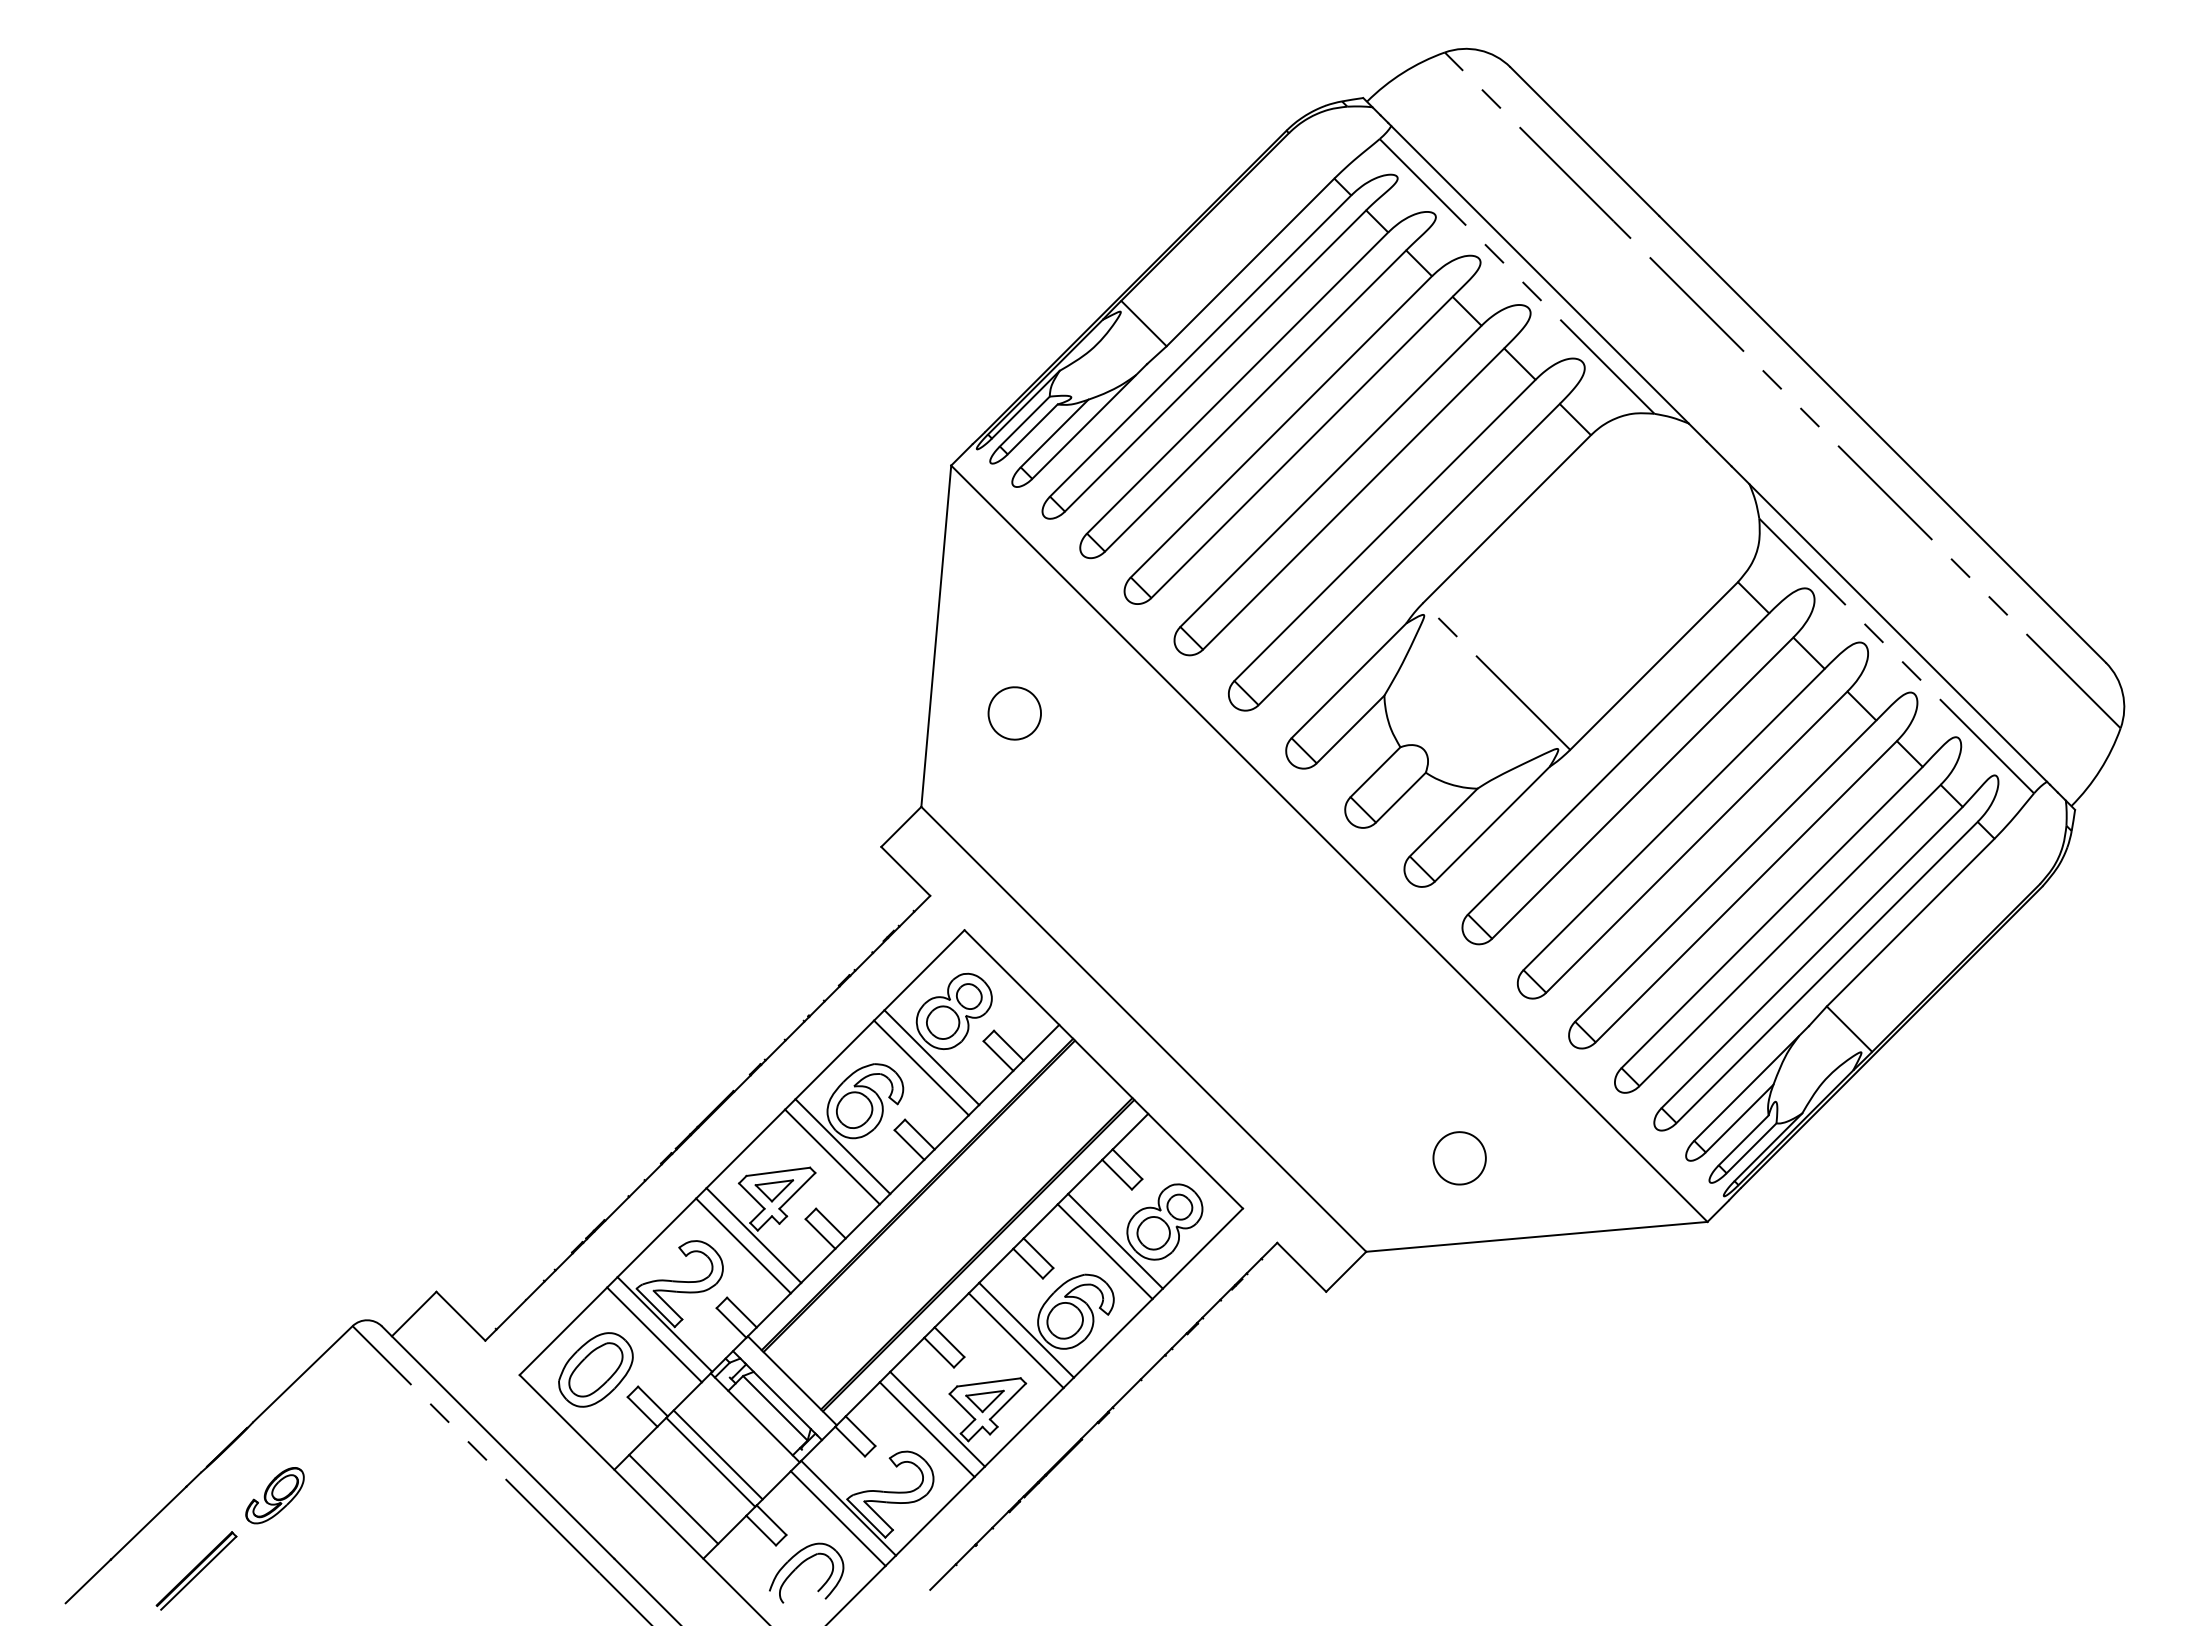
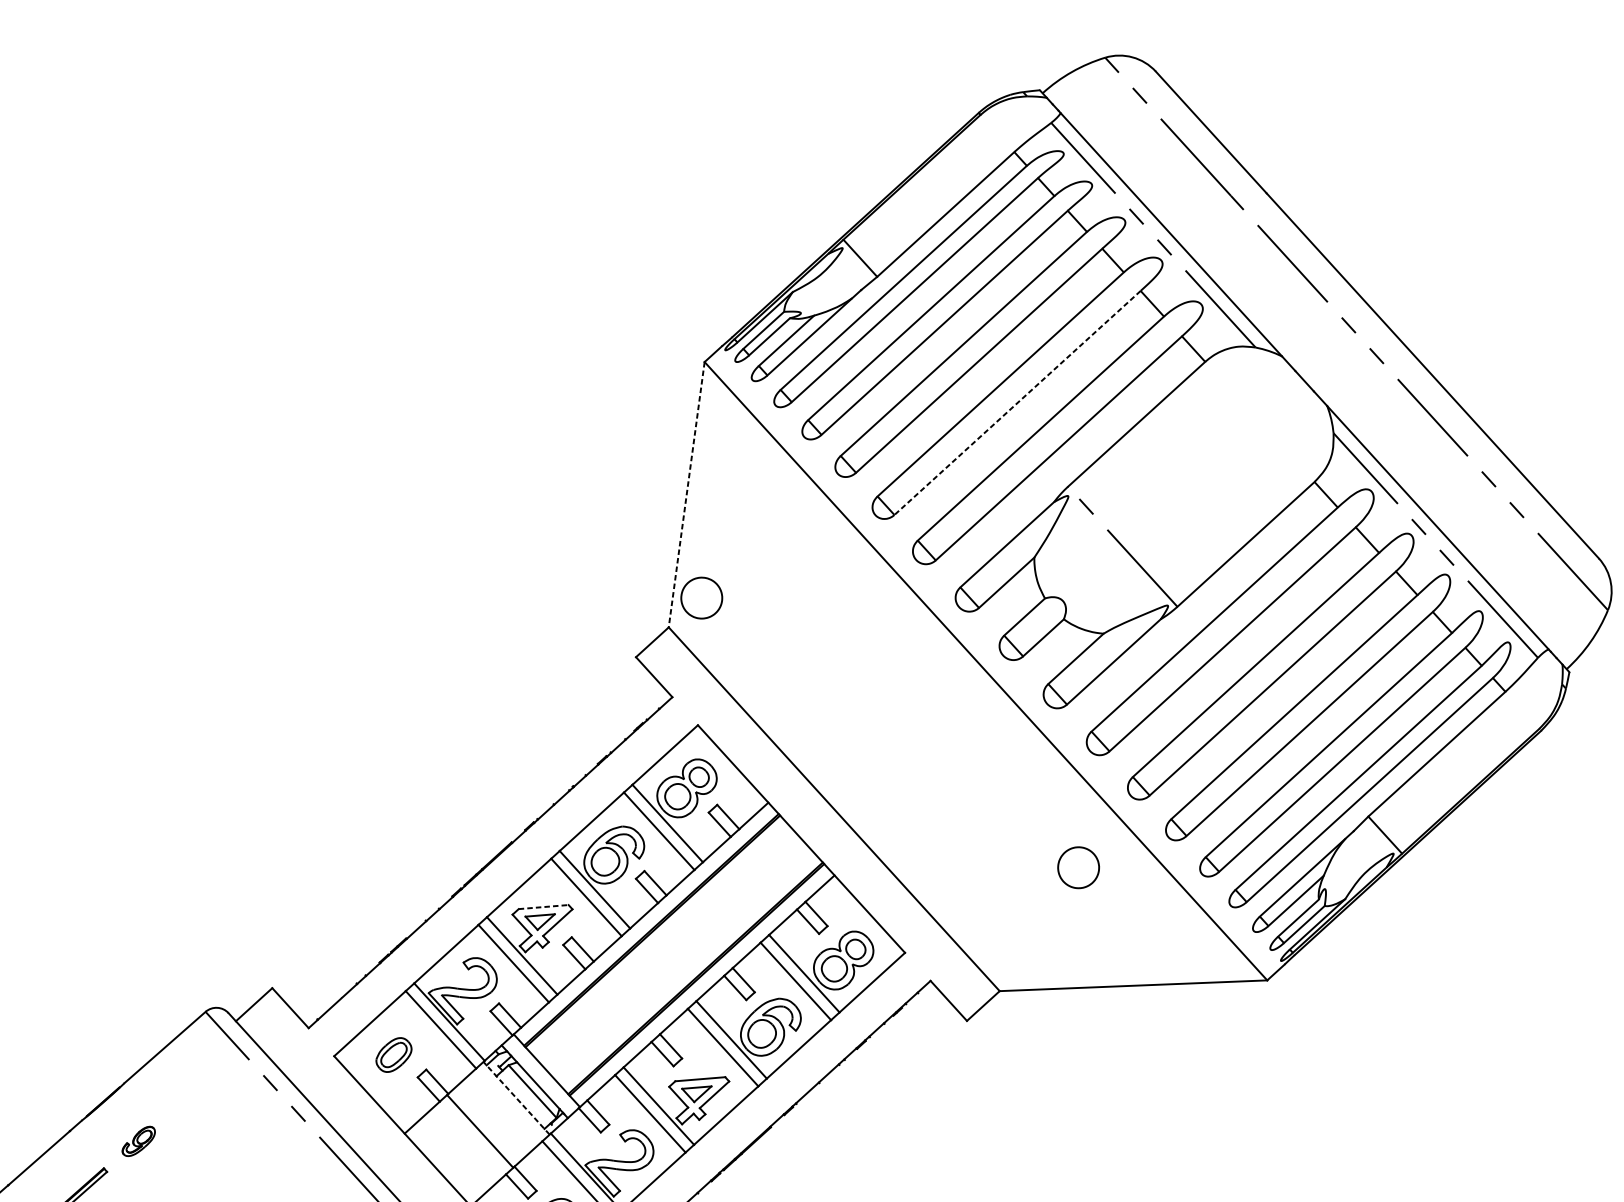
line: (1353, 499) -> (1017, 403), solid -> dashed
line: (936, 636) -> (686, 494), solid -> dashed
part: (1014, 713) -> (701, 598), moved
part: (1459, 1158) -> (1078, 867), moved
line: (778, 1171) -> (543, 906), solid -> dashed
part: (595, 1369) -> (393, 1054), size x0.6
line: (755, 1417) -> (516, 1098), solid -> dashed
line: (717, 1454) -> (485, 1125), removed
part: (274, 1495) -> (138, 1141), size x0.7
line: (673, 1498) -> (449, 1158), removed

